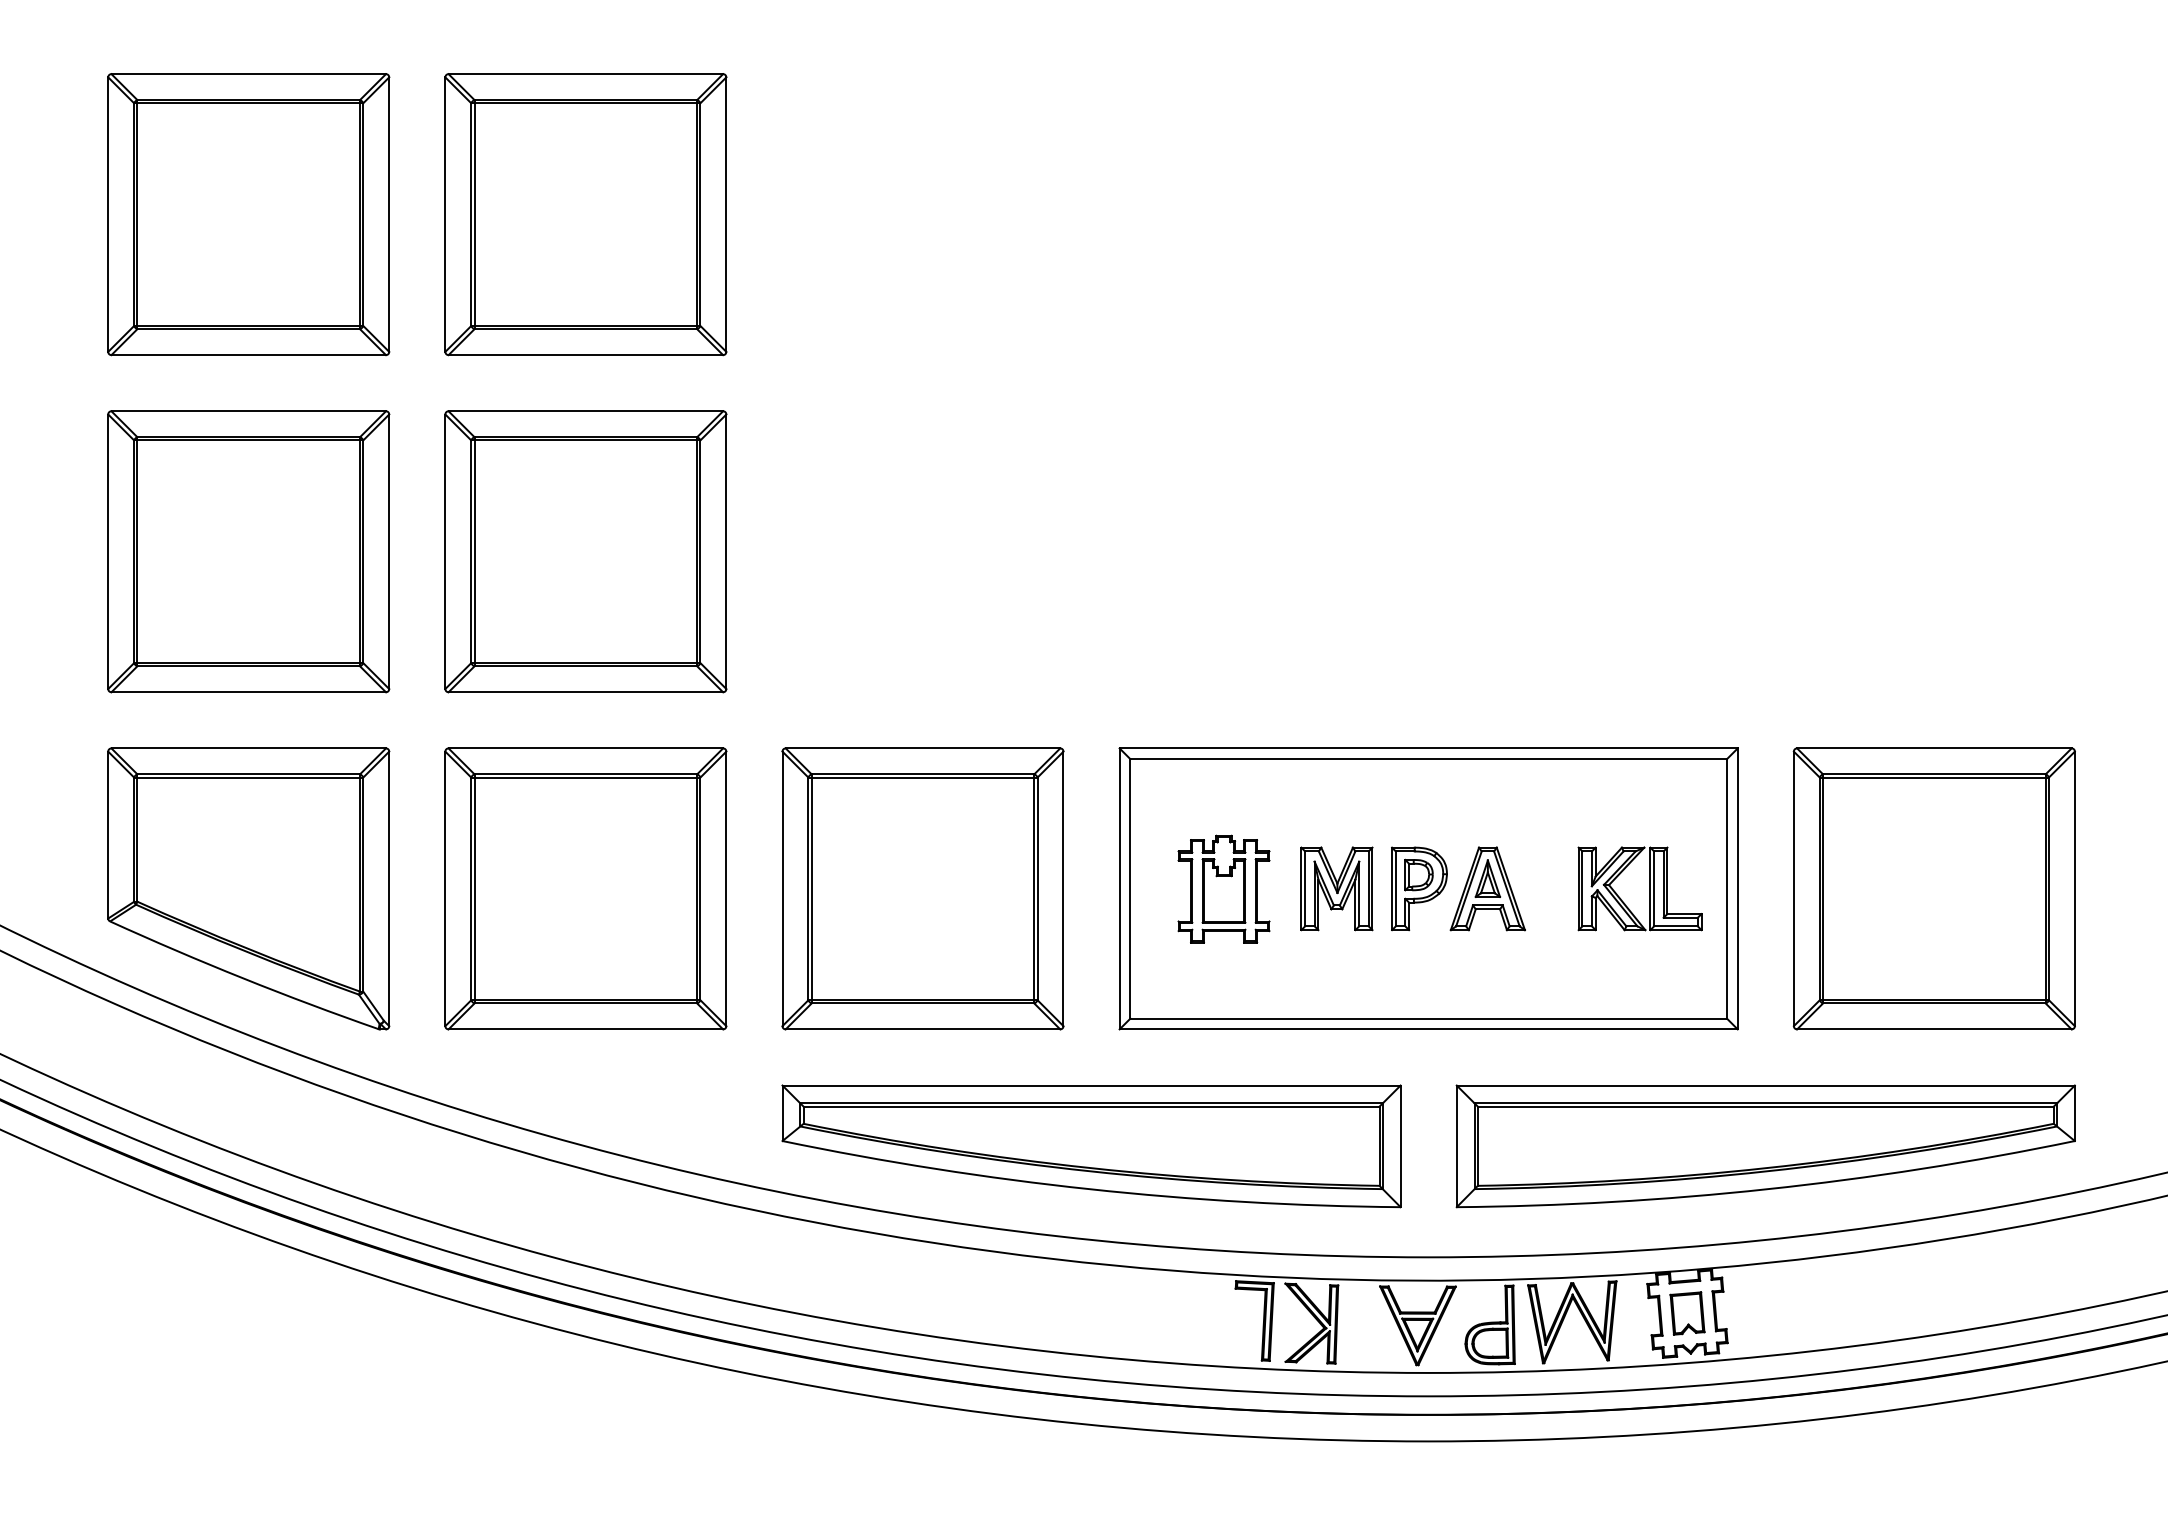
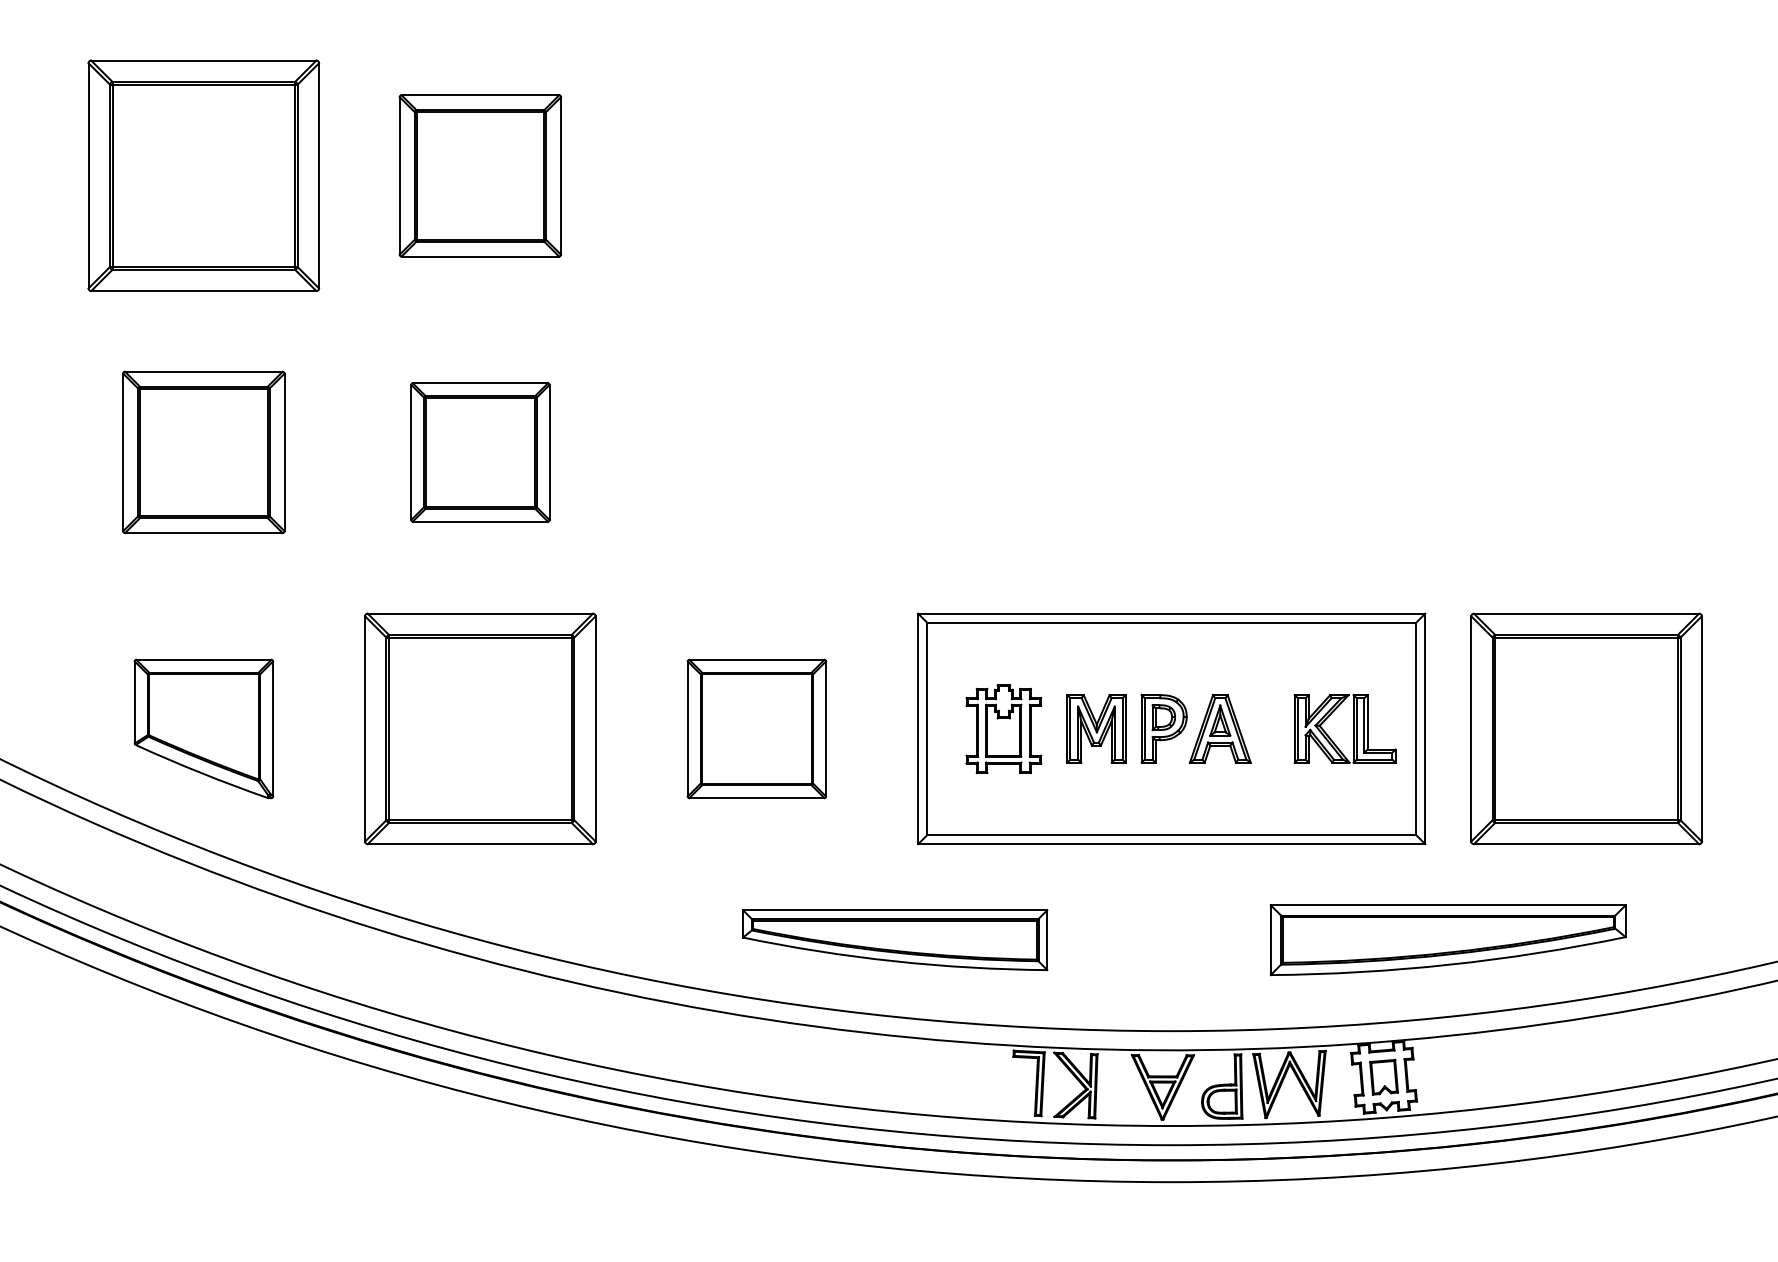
part: (585, 214) -> (480, 175), size x0.7
part: (248, 551) -> (203, 452), size x0.7
part: (585, 551) -> (480, 452), size x0.6
part: (248, 888) -> (203, 728), size x0.6
part: (922, 888) -> (756, 728), size x0.6
part: (1091, 1146) -> (895, 940), size x0.6
part: (1765, 1146) -> (1448, 940), size x0.7

